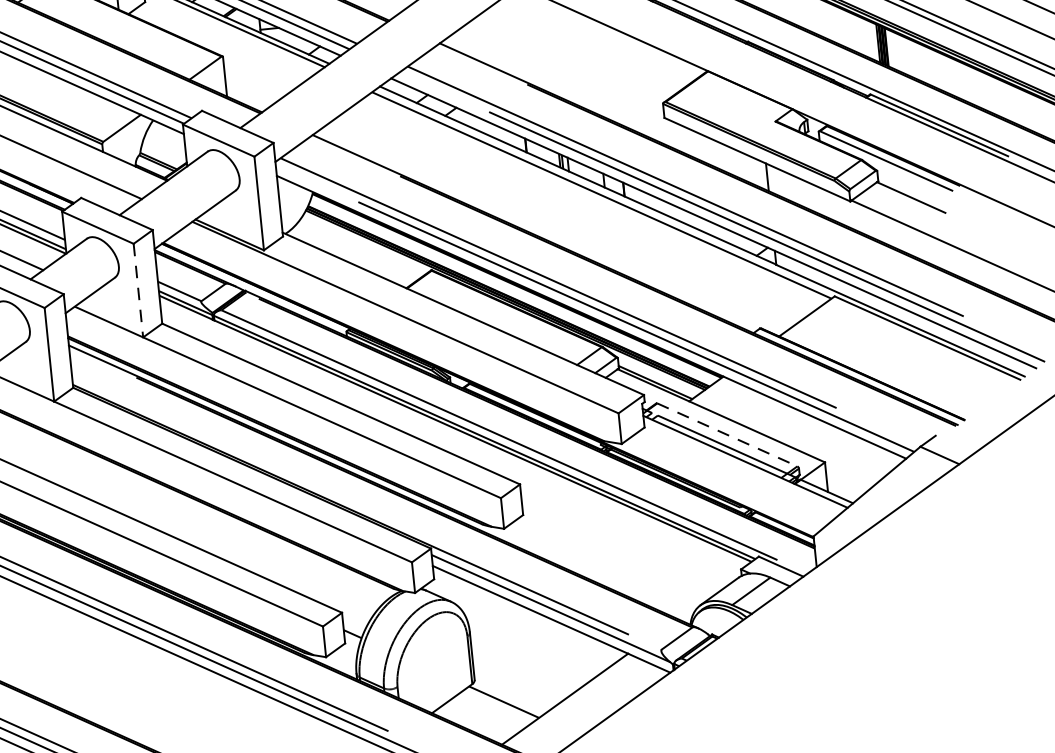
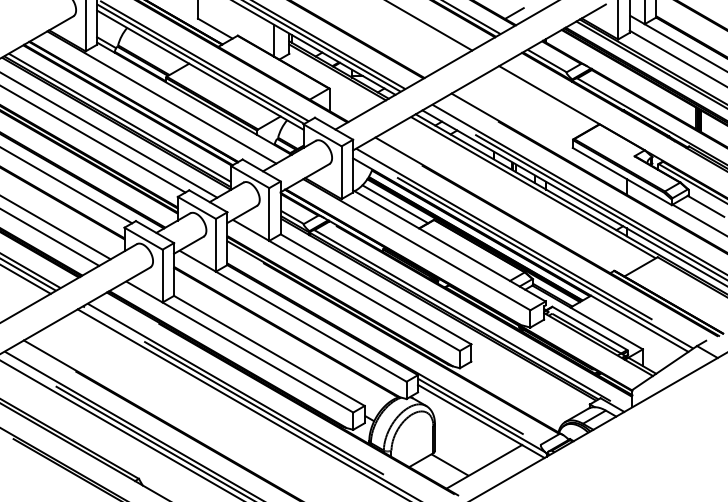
line: (360, 250) -> (395, 204), added
line: (138, 292) -> (269, 215), dashed -> solid
line: (728, 434) -> (590, 328), dashed -> solid

